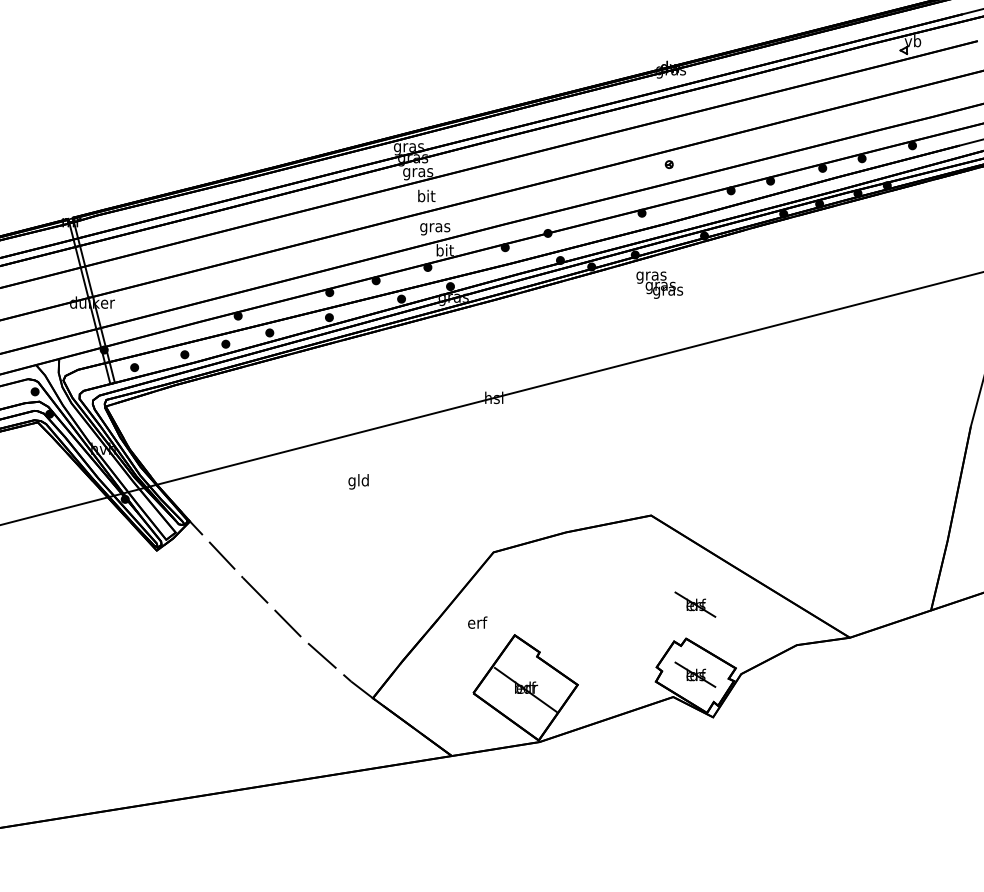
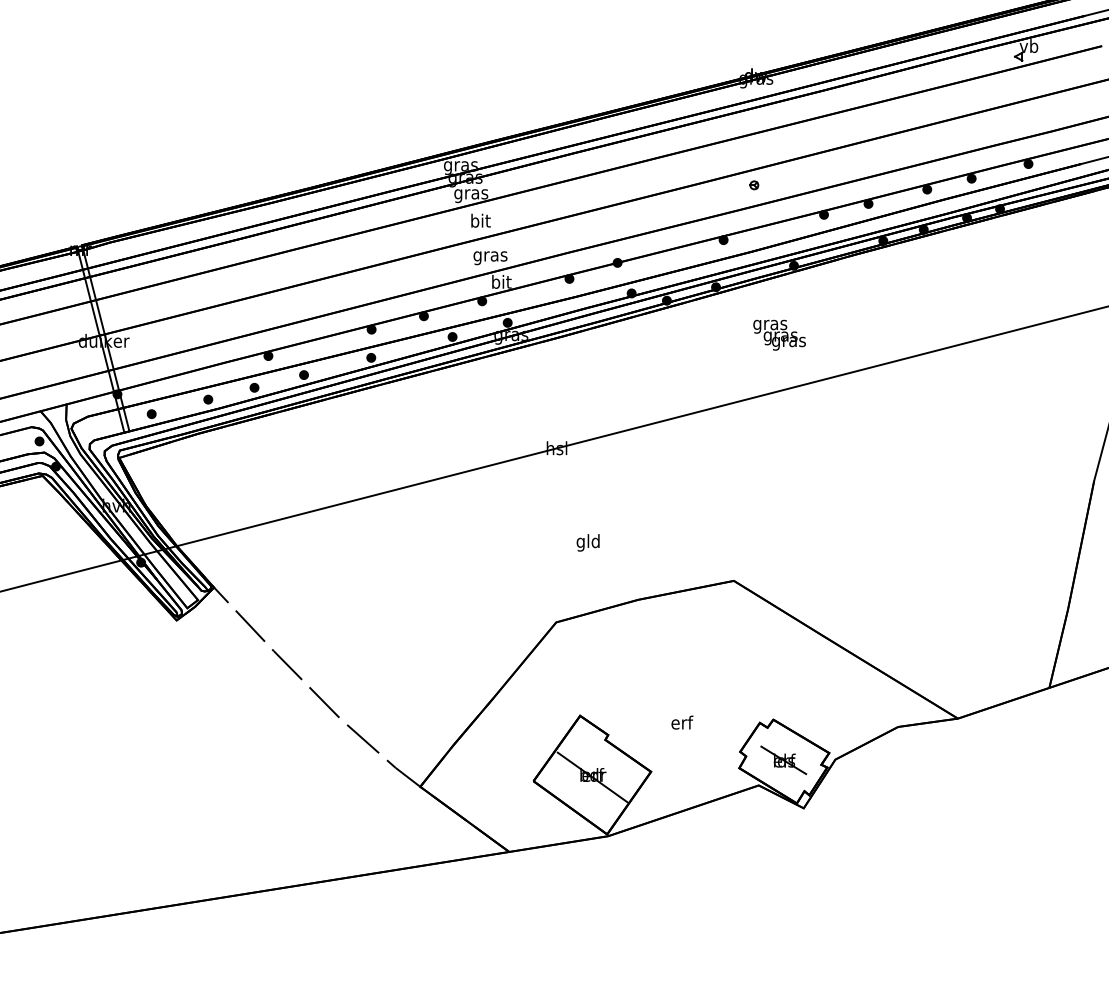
text: (659, 284) -> (779, 334), moved
text: (358, 481) -> (587, 542), moved
part: (695, 604) -> (783, 681), removed
text: (477, 622) -> (682, 722), moved

